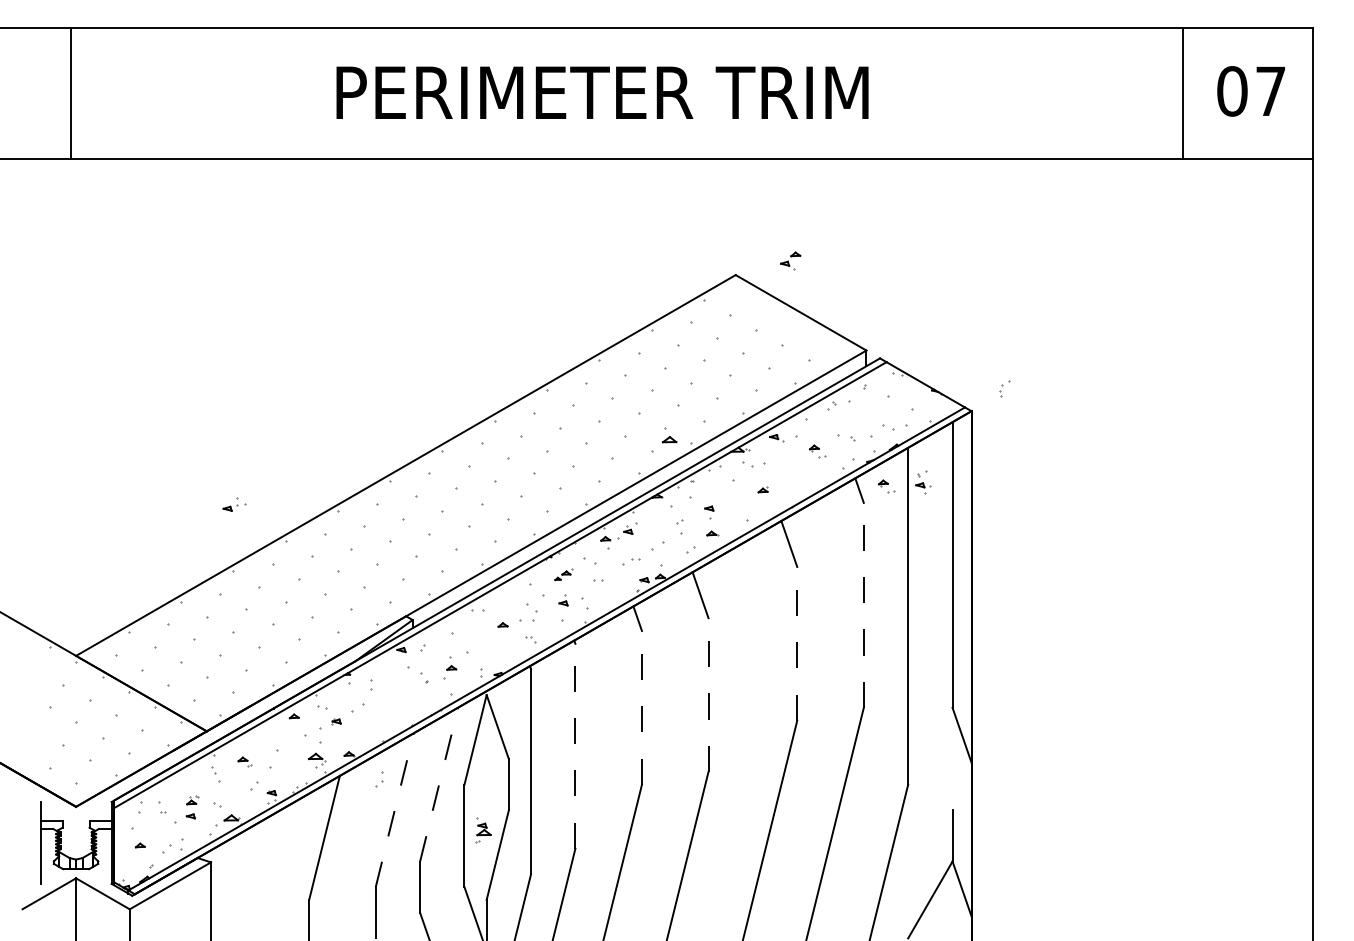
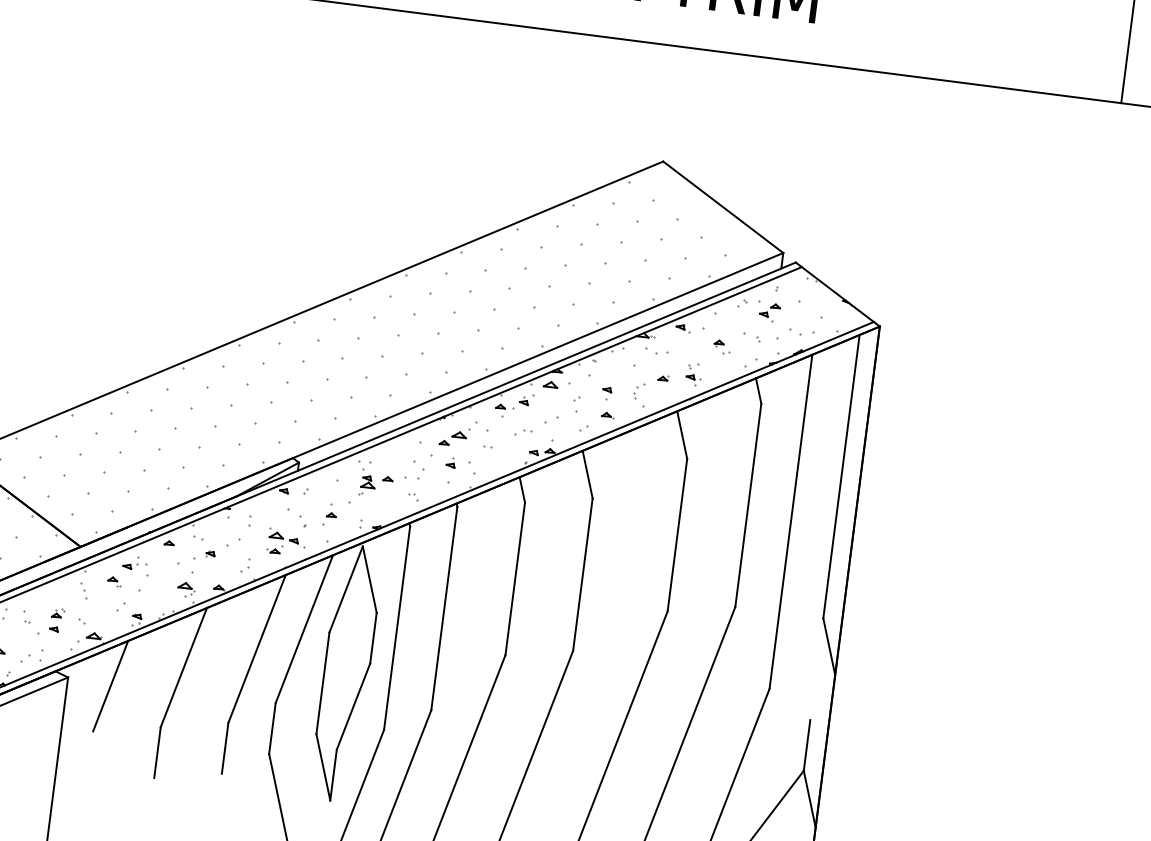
part: (790, 260) -> (769, 311), moved
part: (1004, 388) -> (638, 390), moved
part: (669, 439) -> (550, 384), moved
part: (923, 482) -> (694, 374), moved
part: (886, 486) -> (785, 390), removed
part: (234, 504) -> (134, 563), moved
part: (563, 574) -> (454, 436), size x1.67
line: (863, 604) -> (748, 504), dashed -> solid
line: (797, 643) -> (677, 534), dashed -> solid
line: (708, 695) -> (582, 575), dashed -> solid
part: (410, 700) -> (286, 542), added
line: (641, 707) -> (514, 578), dashed -> solid
line: (575, 745) -> (444, 607), dashed -> solid
part: (379, 779) -> (245, 565), moved
line: (439, 784) -> (304, 629), dashed -> solid
line: (394, 809) -> (256, 648), dashed -> solid
part: (483, 830) -> (367, 483), moved
line: (253, 865) -> (109, 685), added

